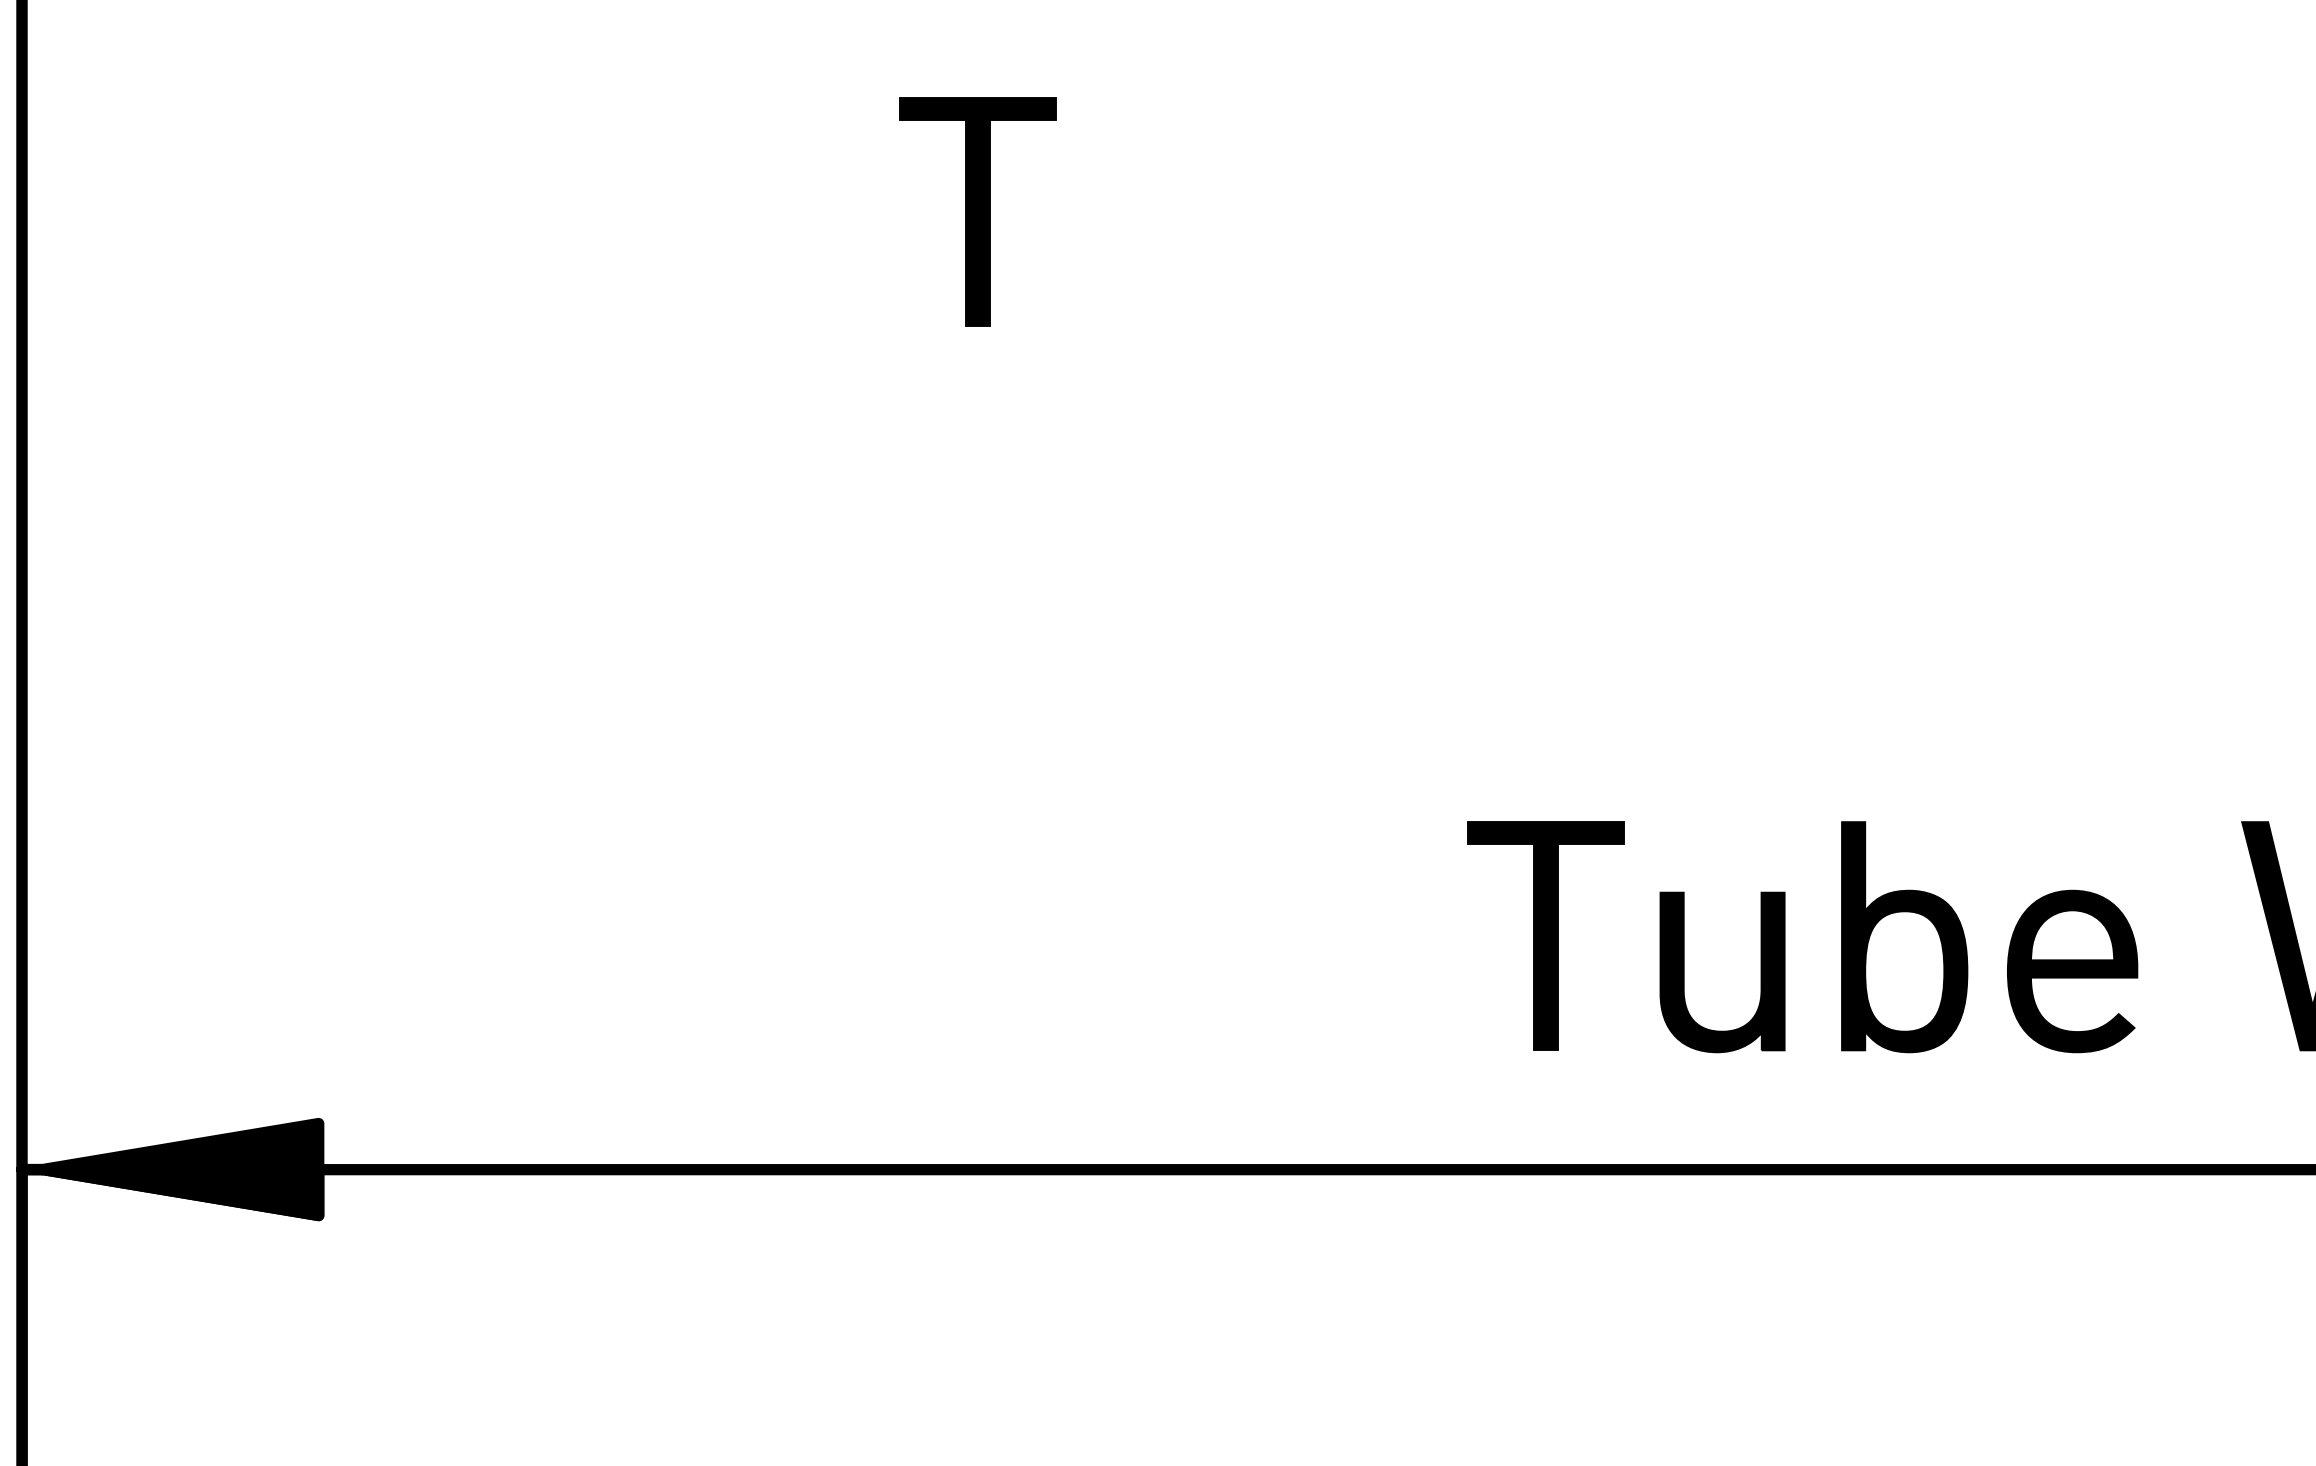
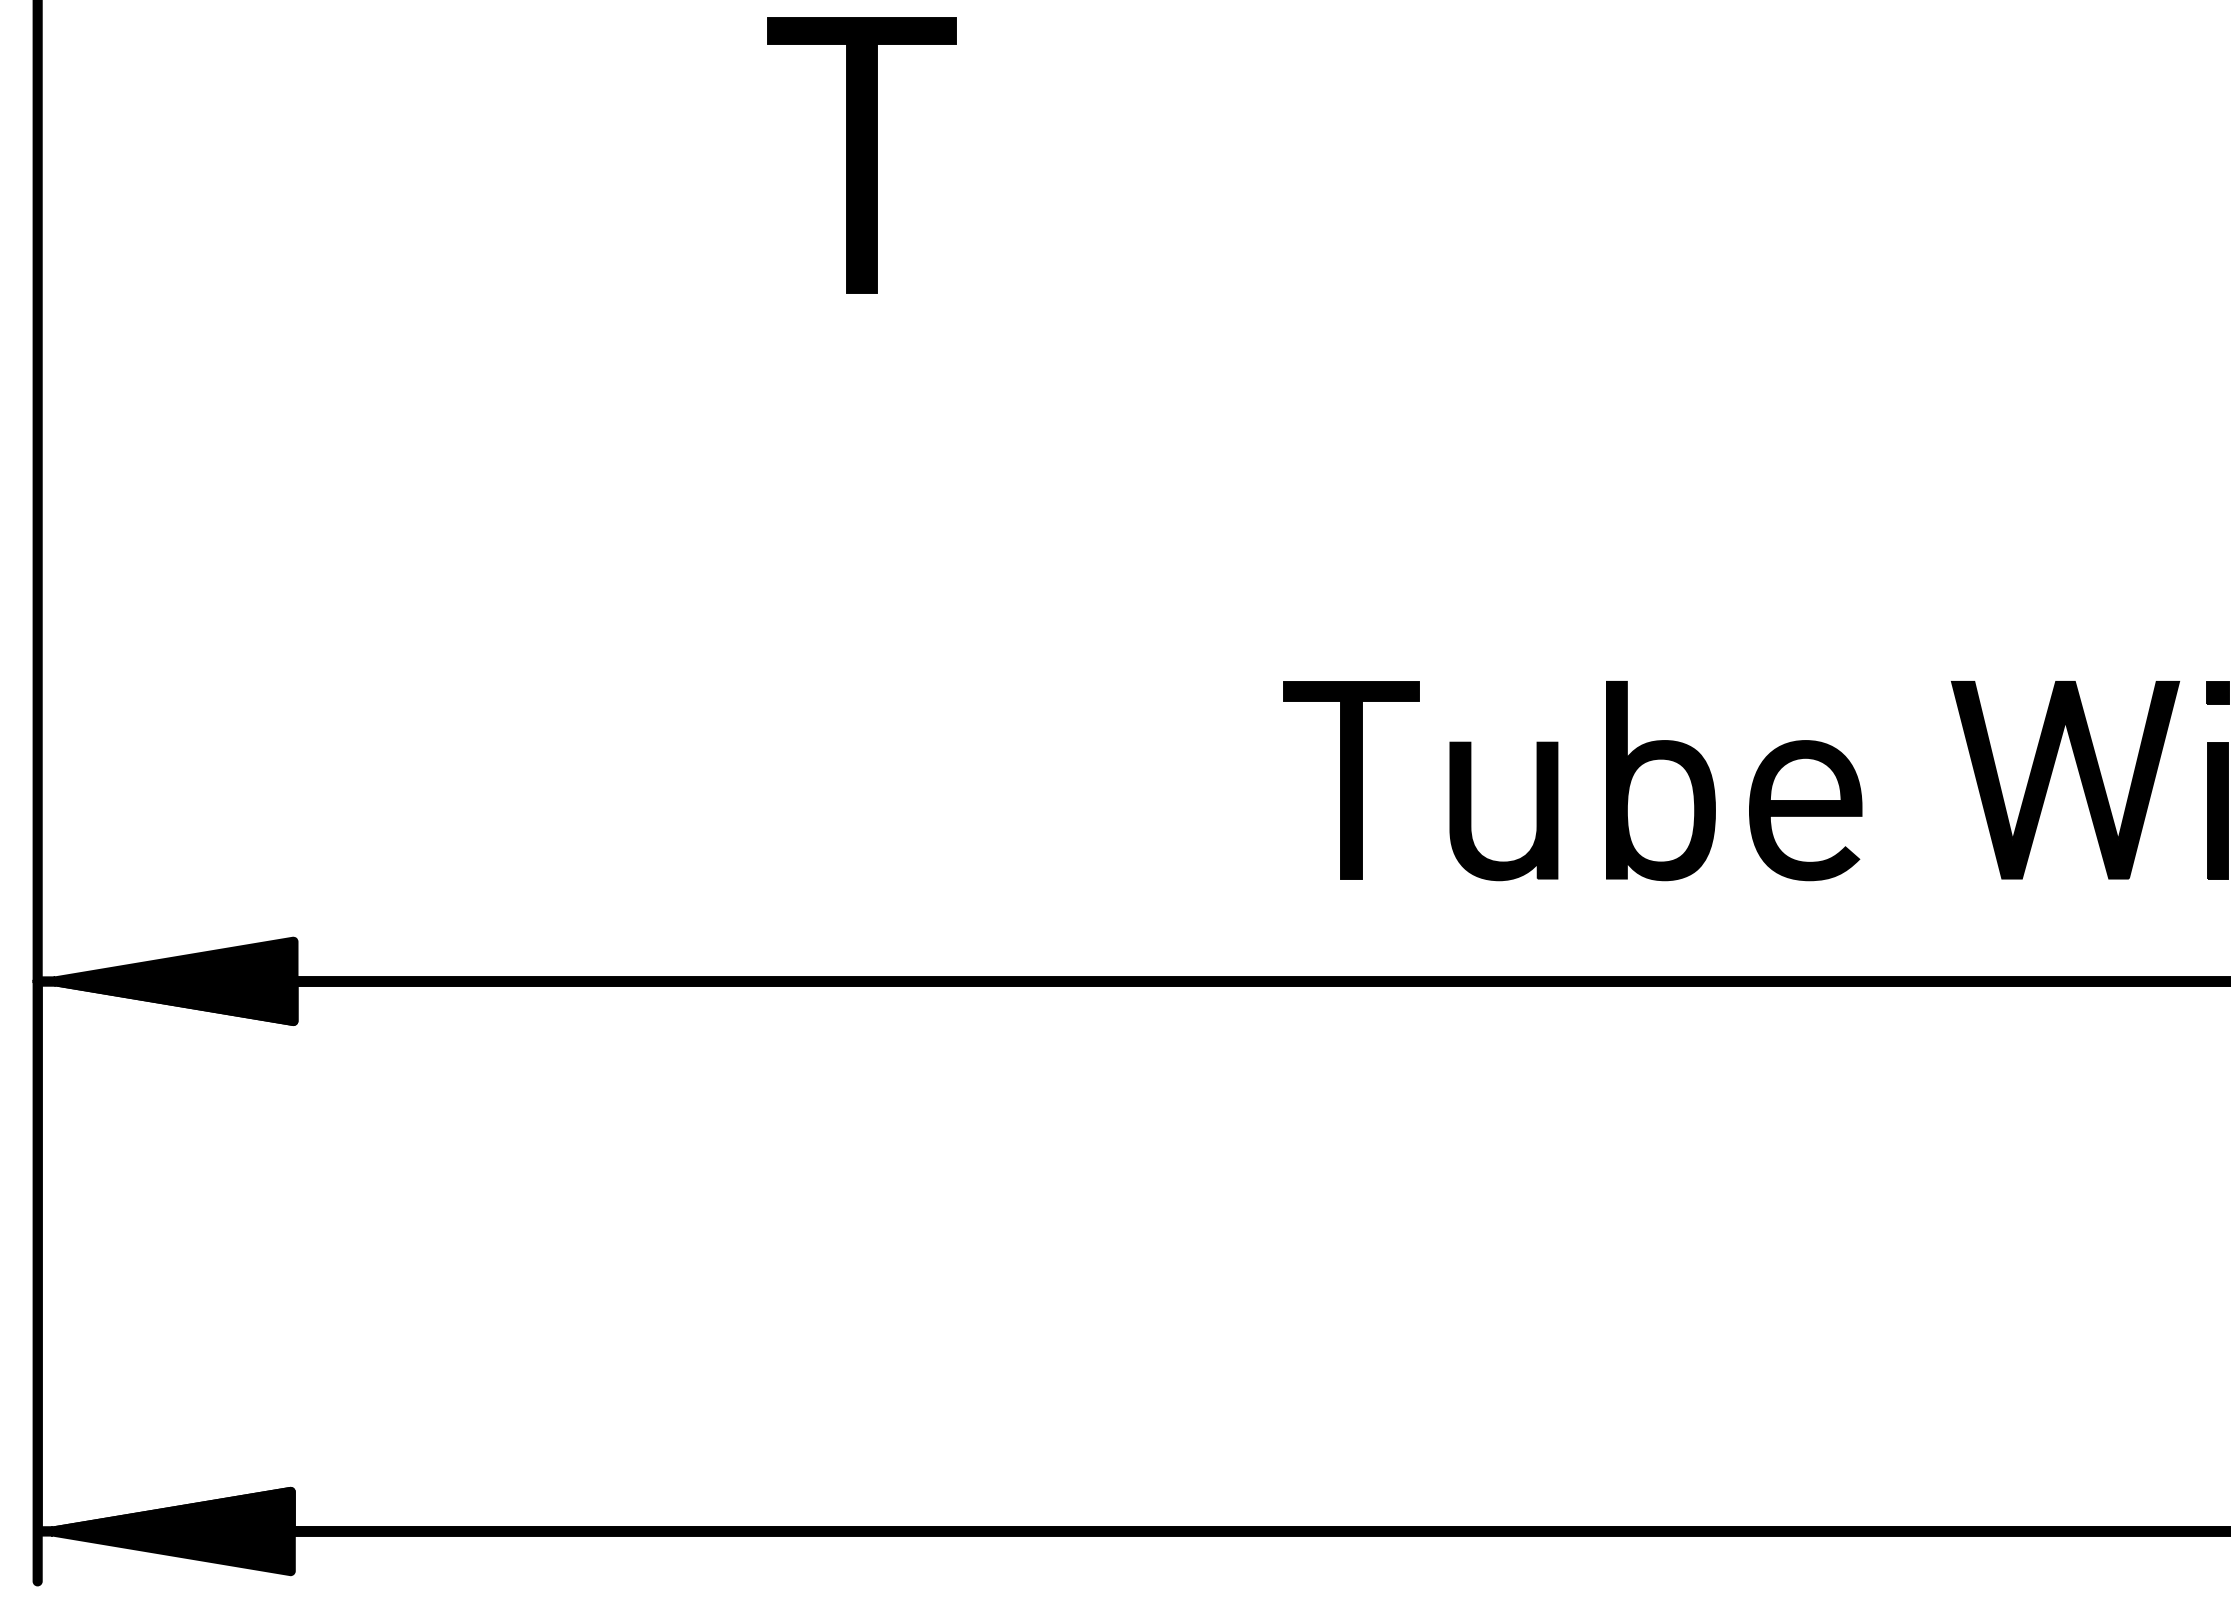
part: (978, 211) -> (862, 155), size x1.4

